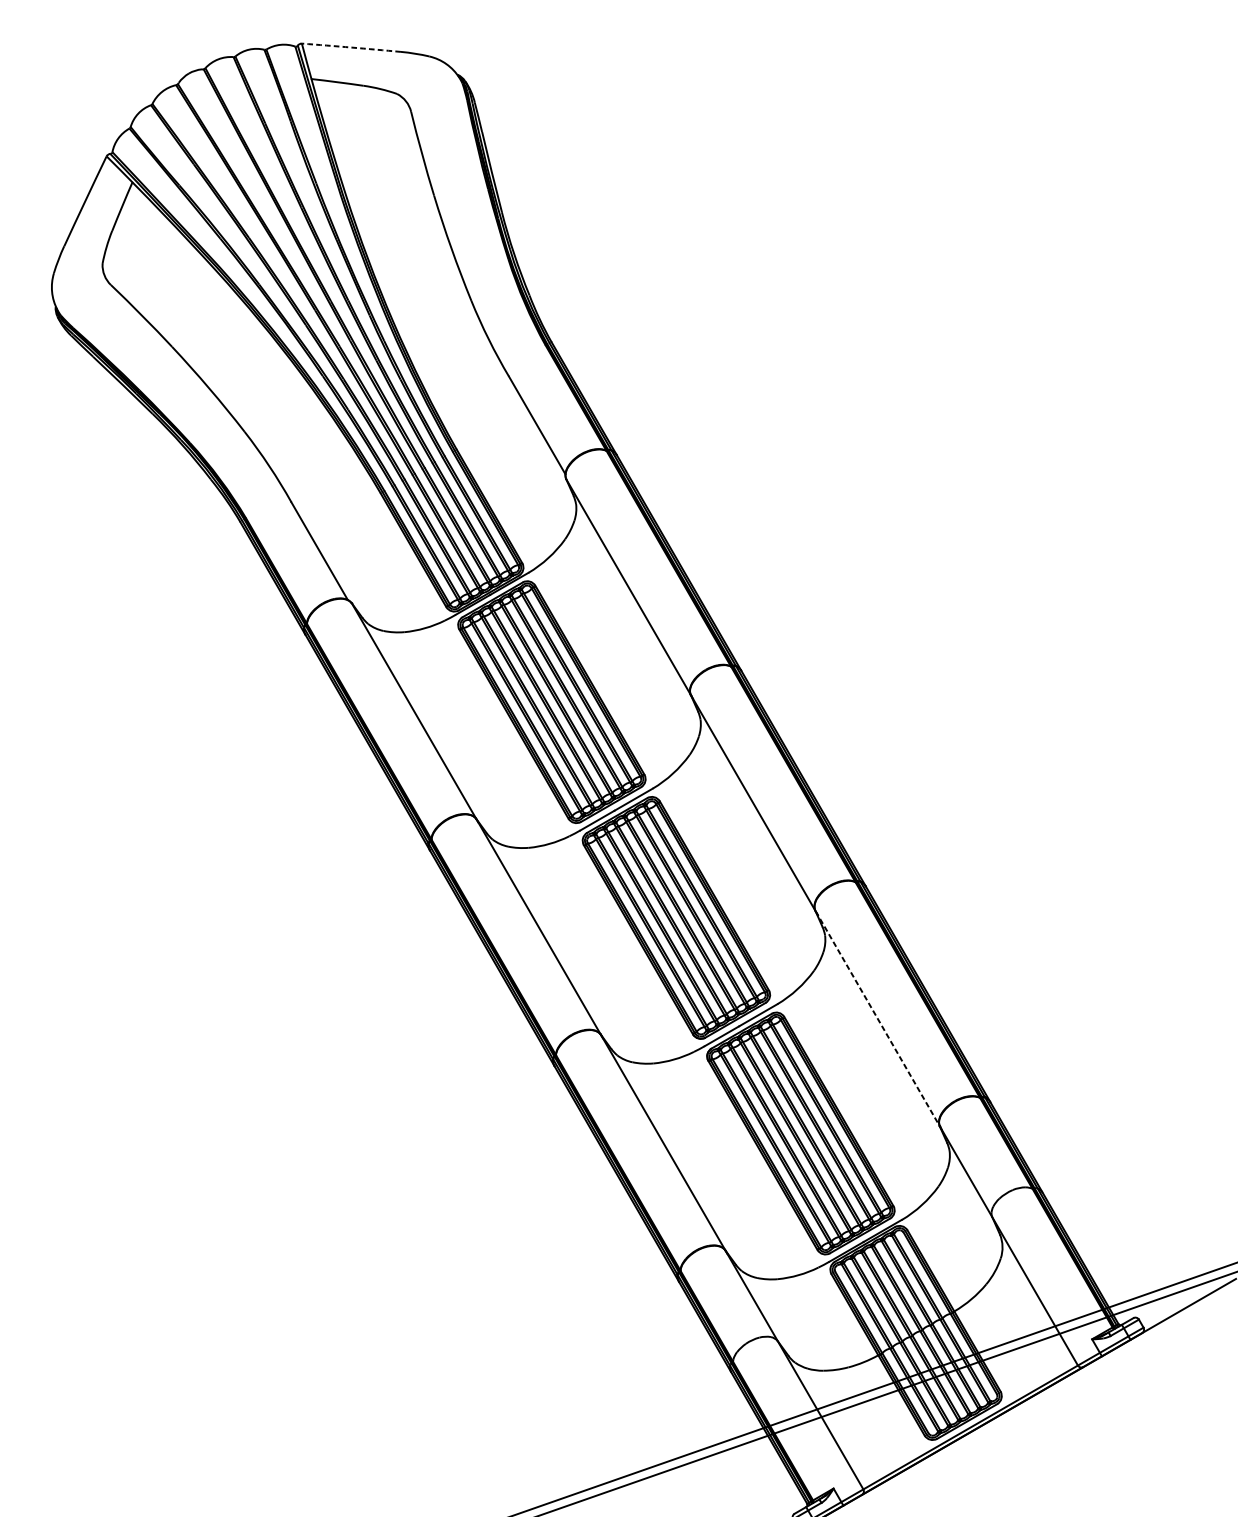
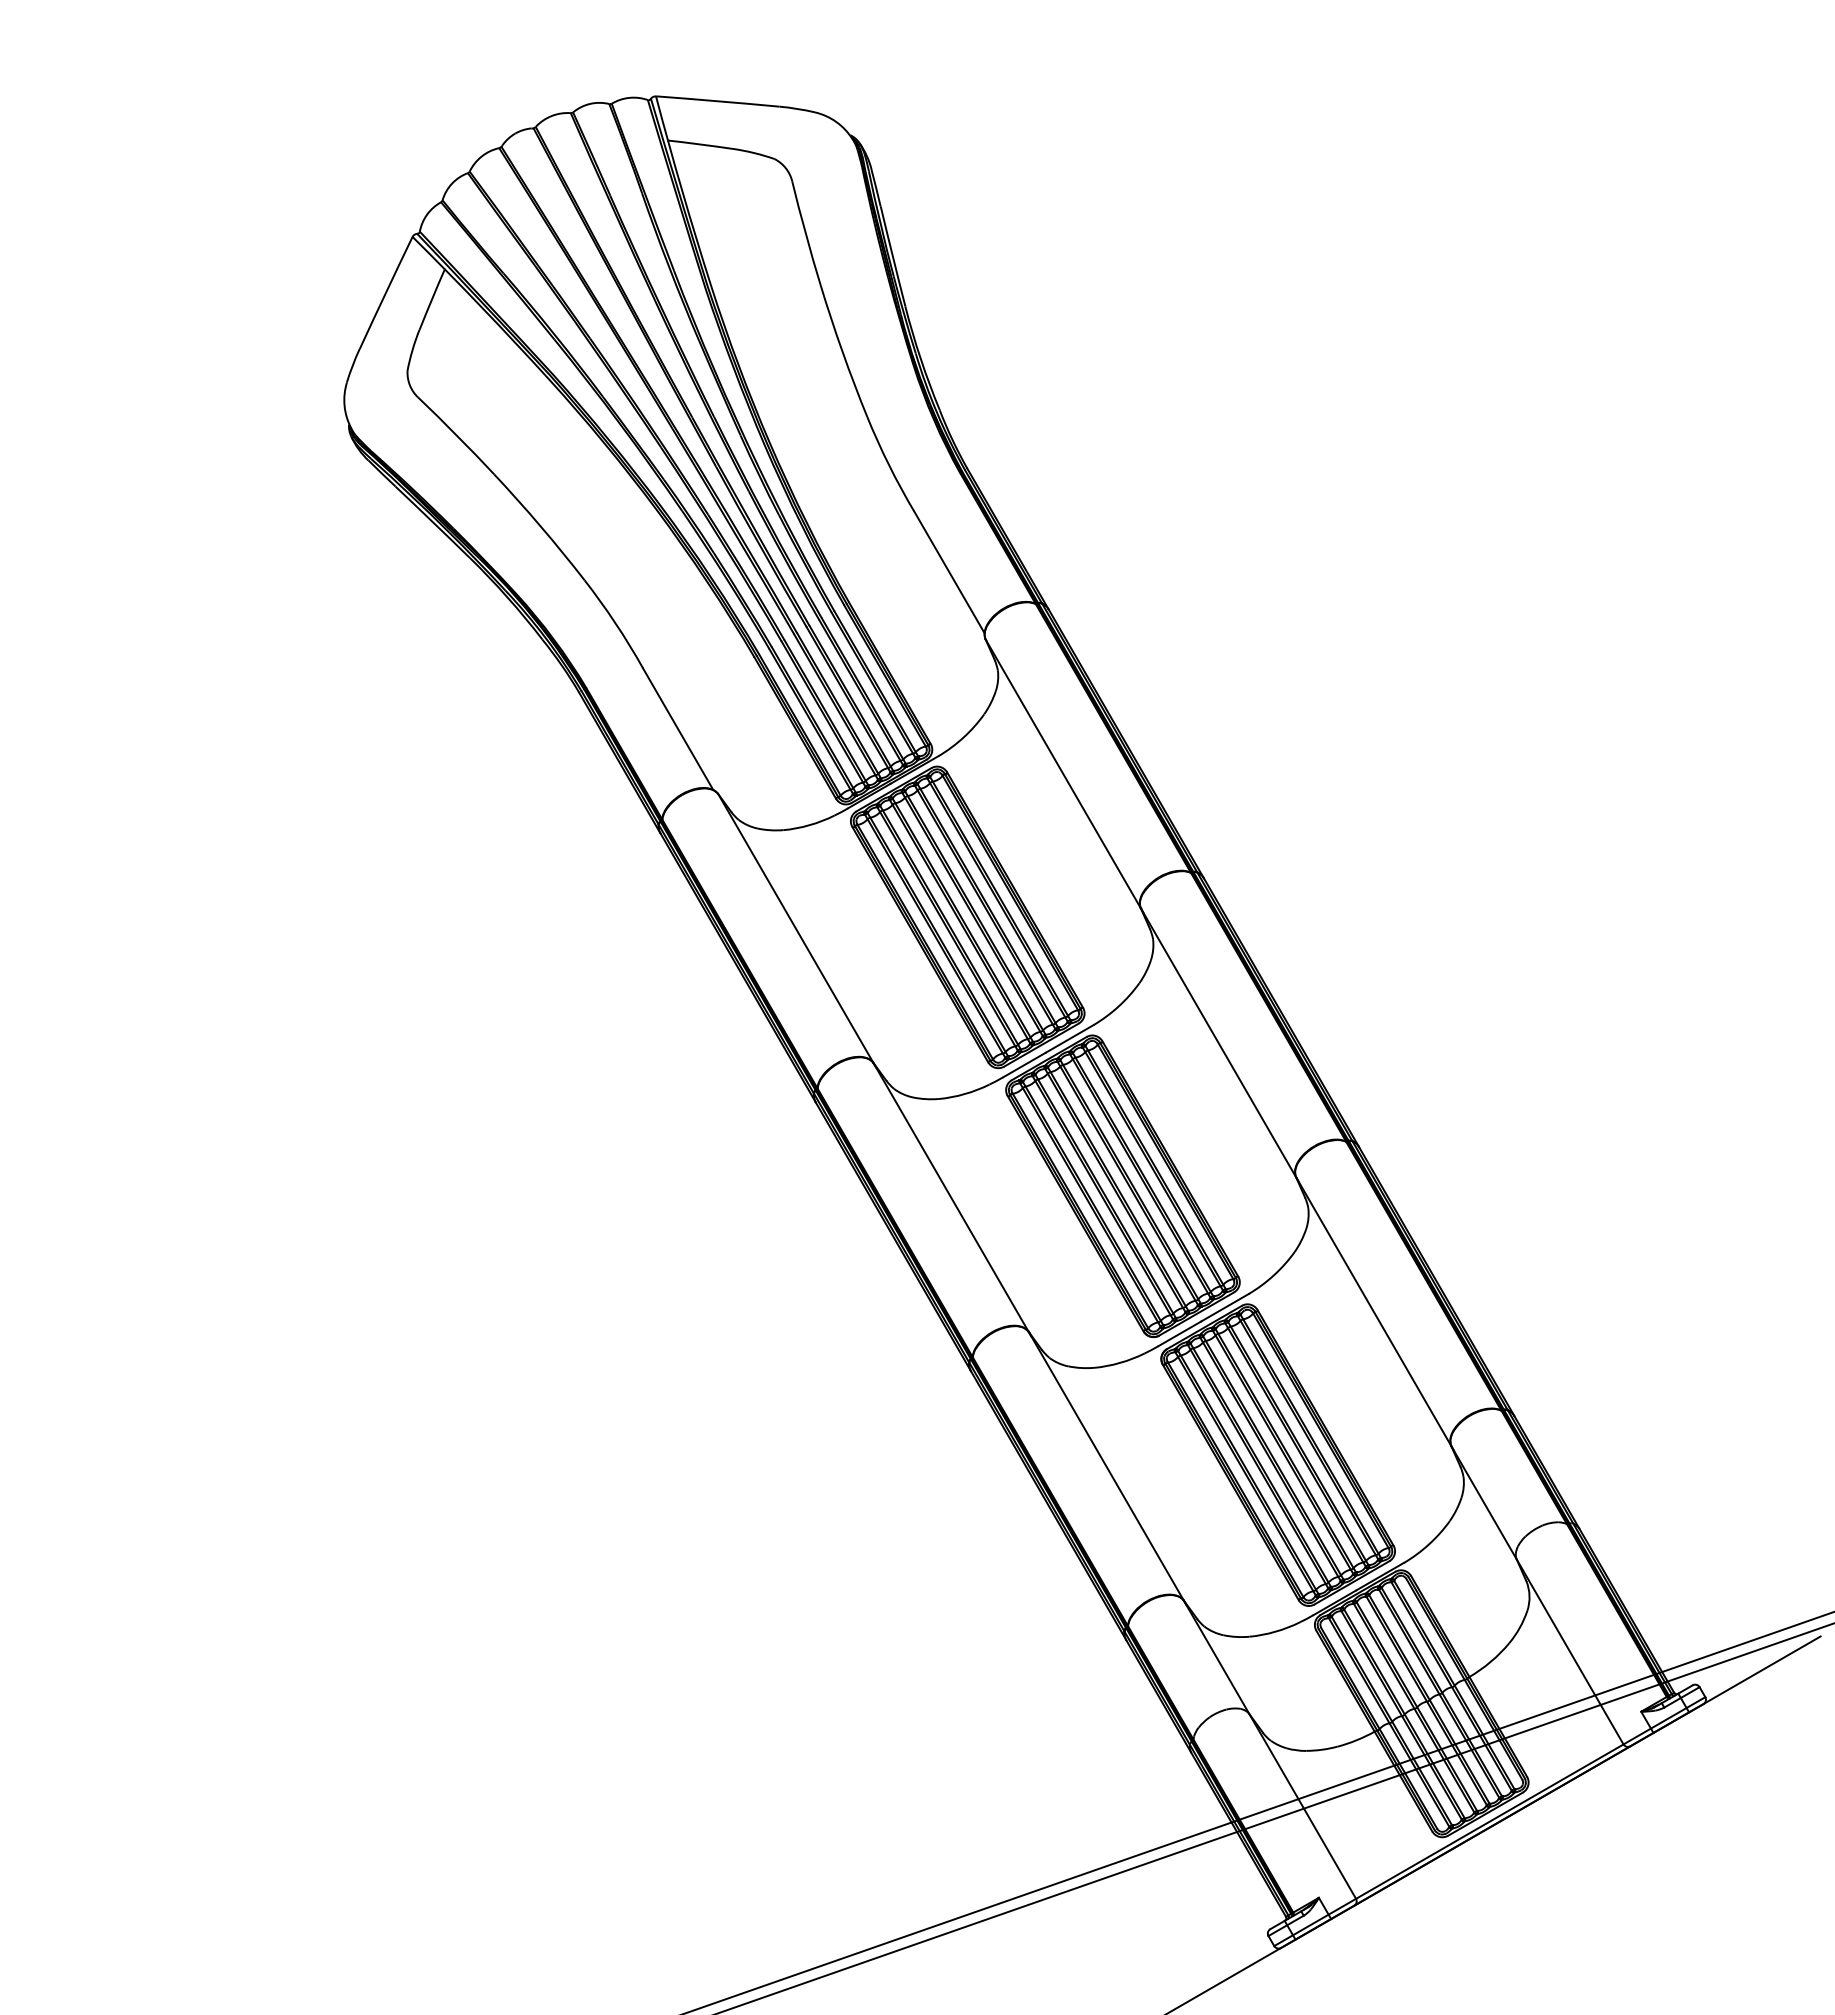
arc: (351, 47) -> (717, 101), dashed -> solid
line: (878, 1020) -> (1375, 1314), dashed -> solid

